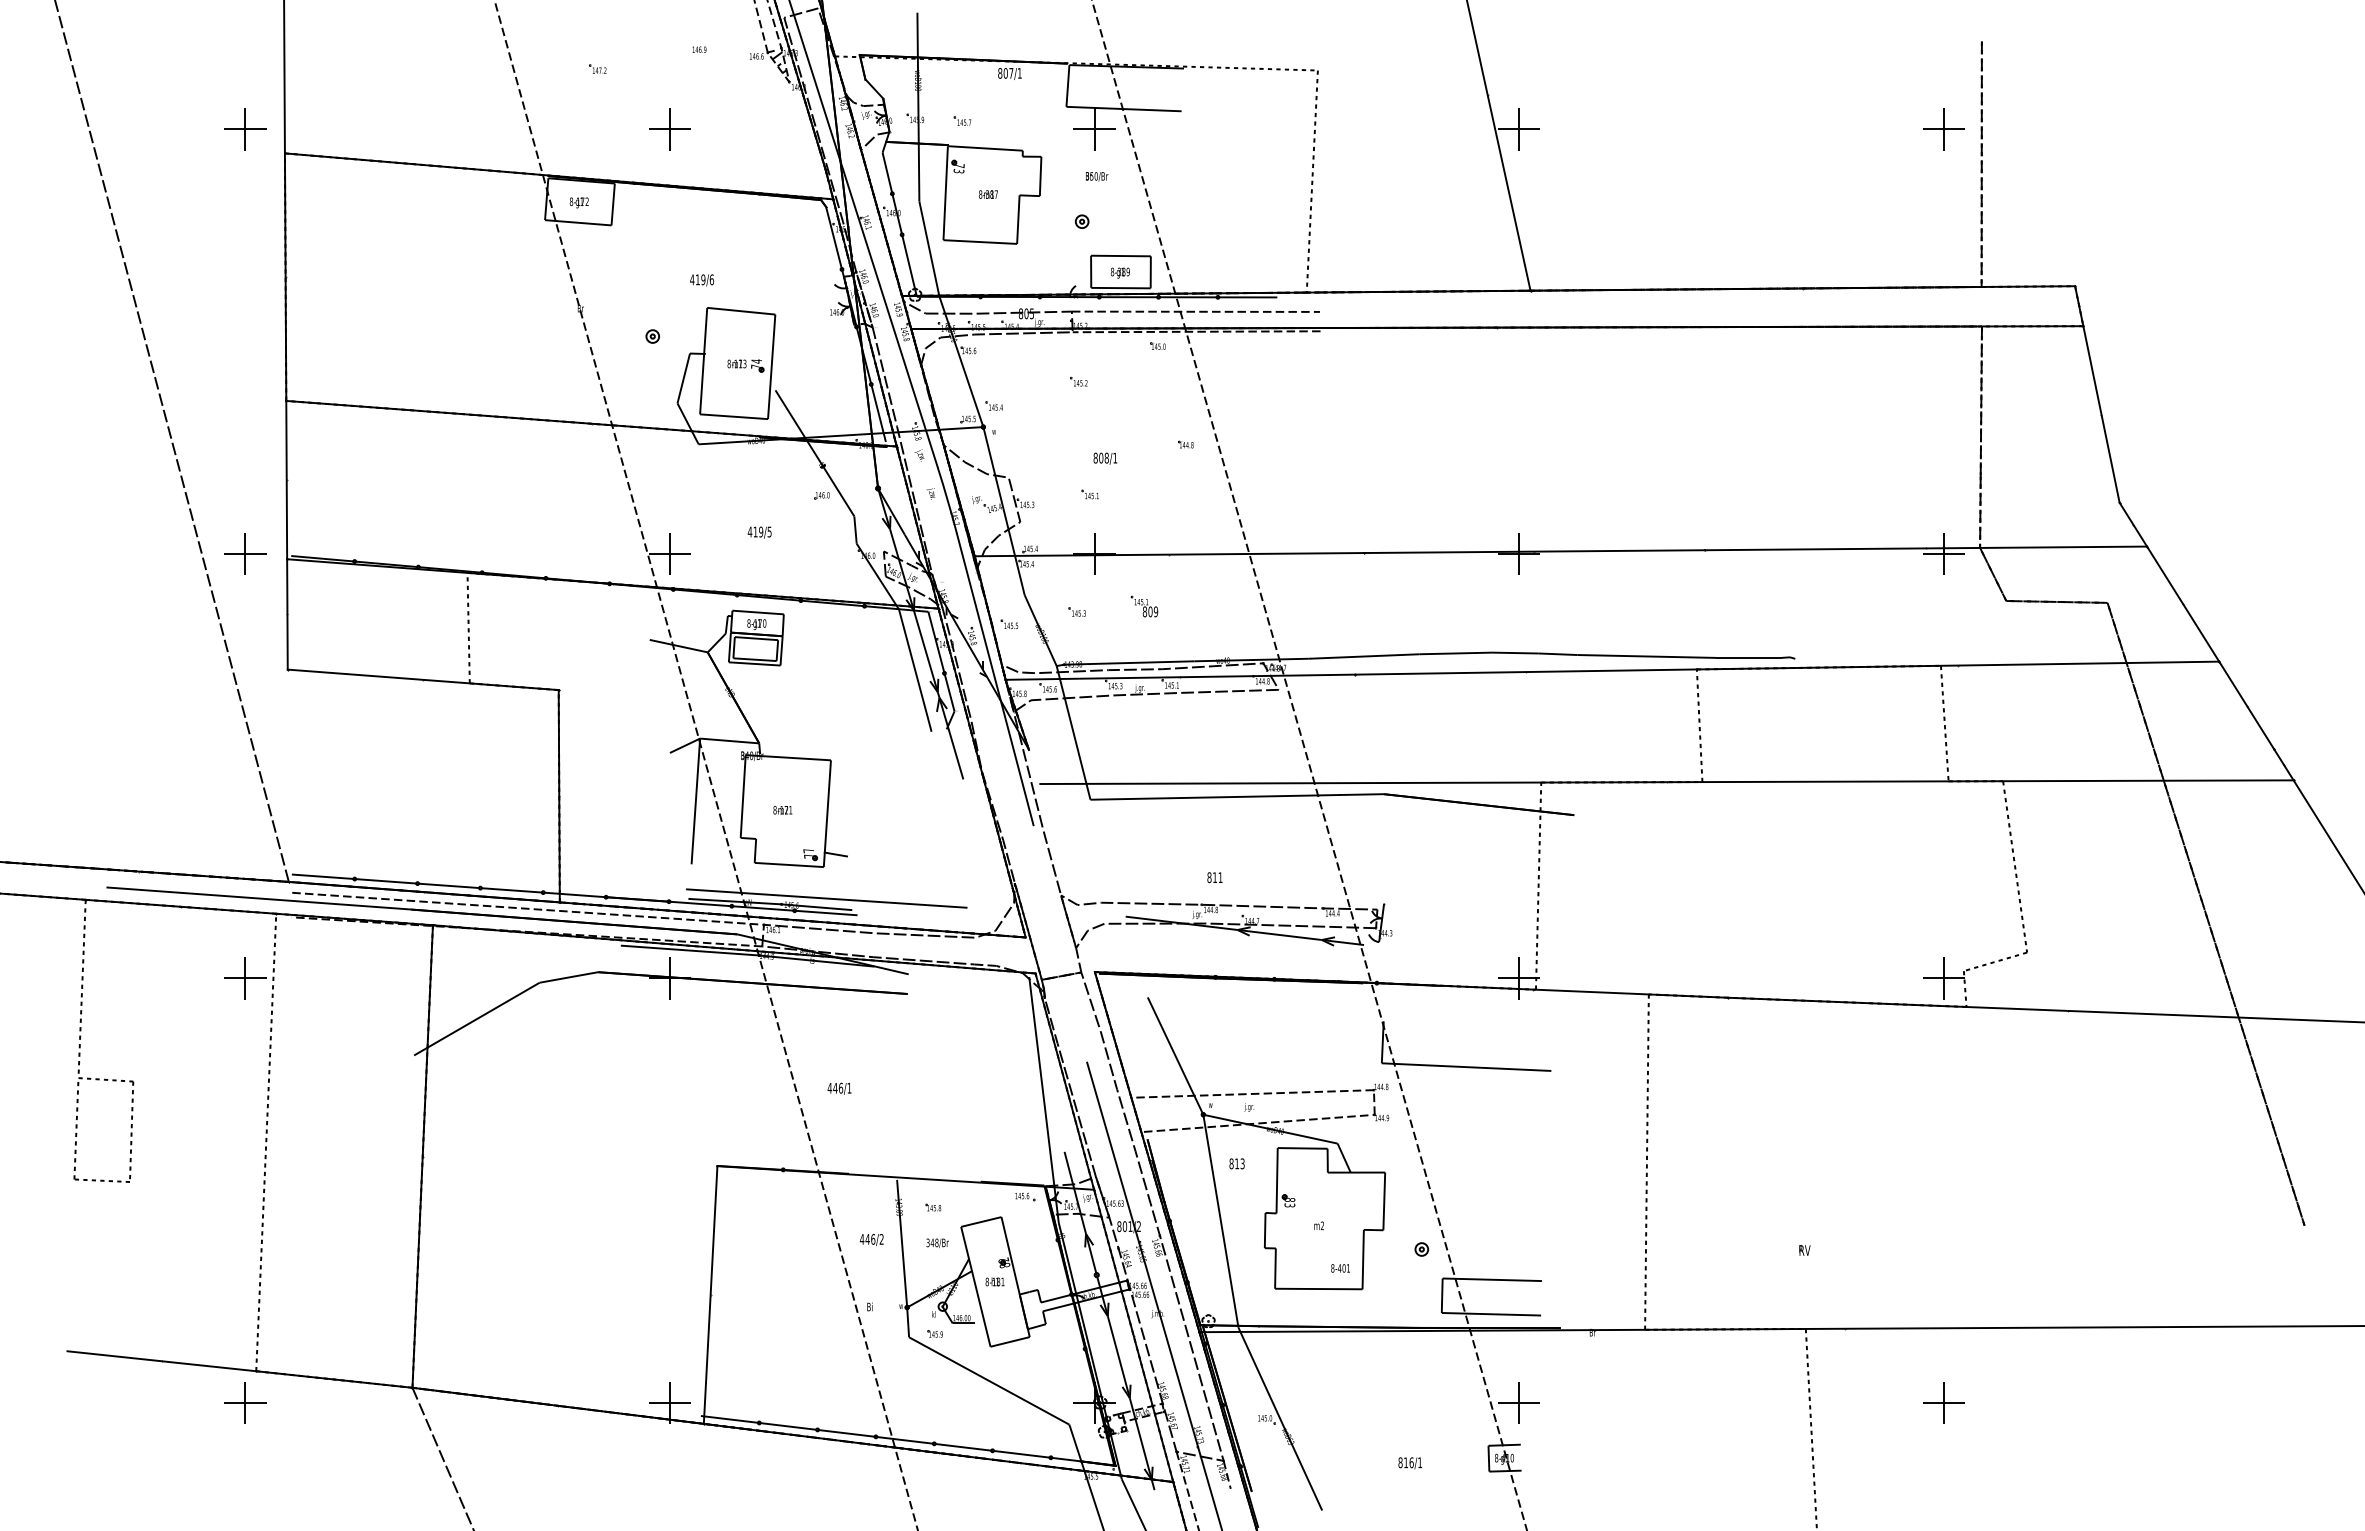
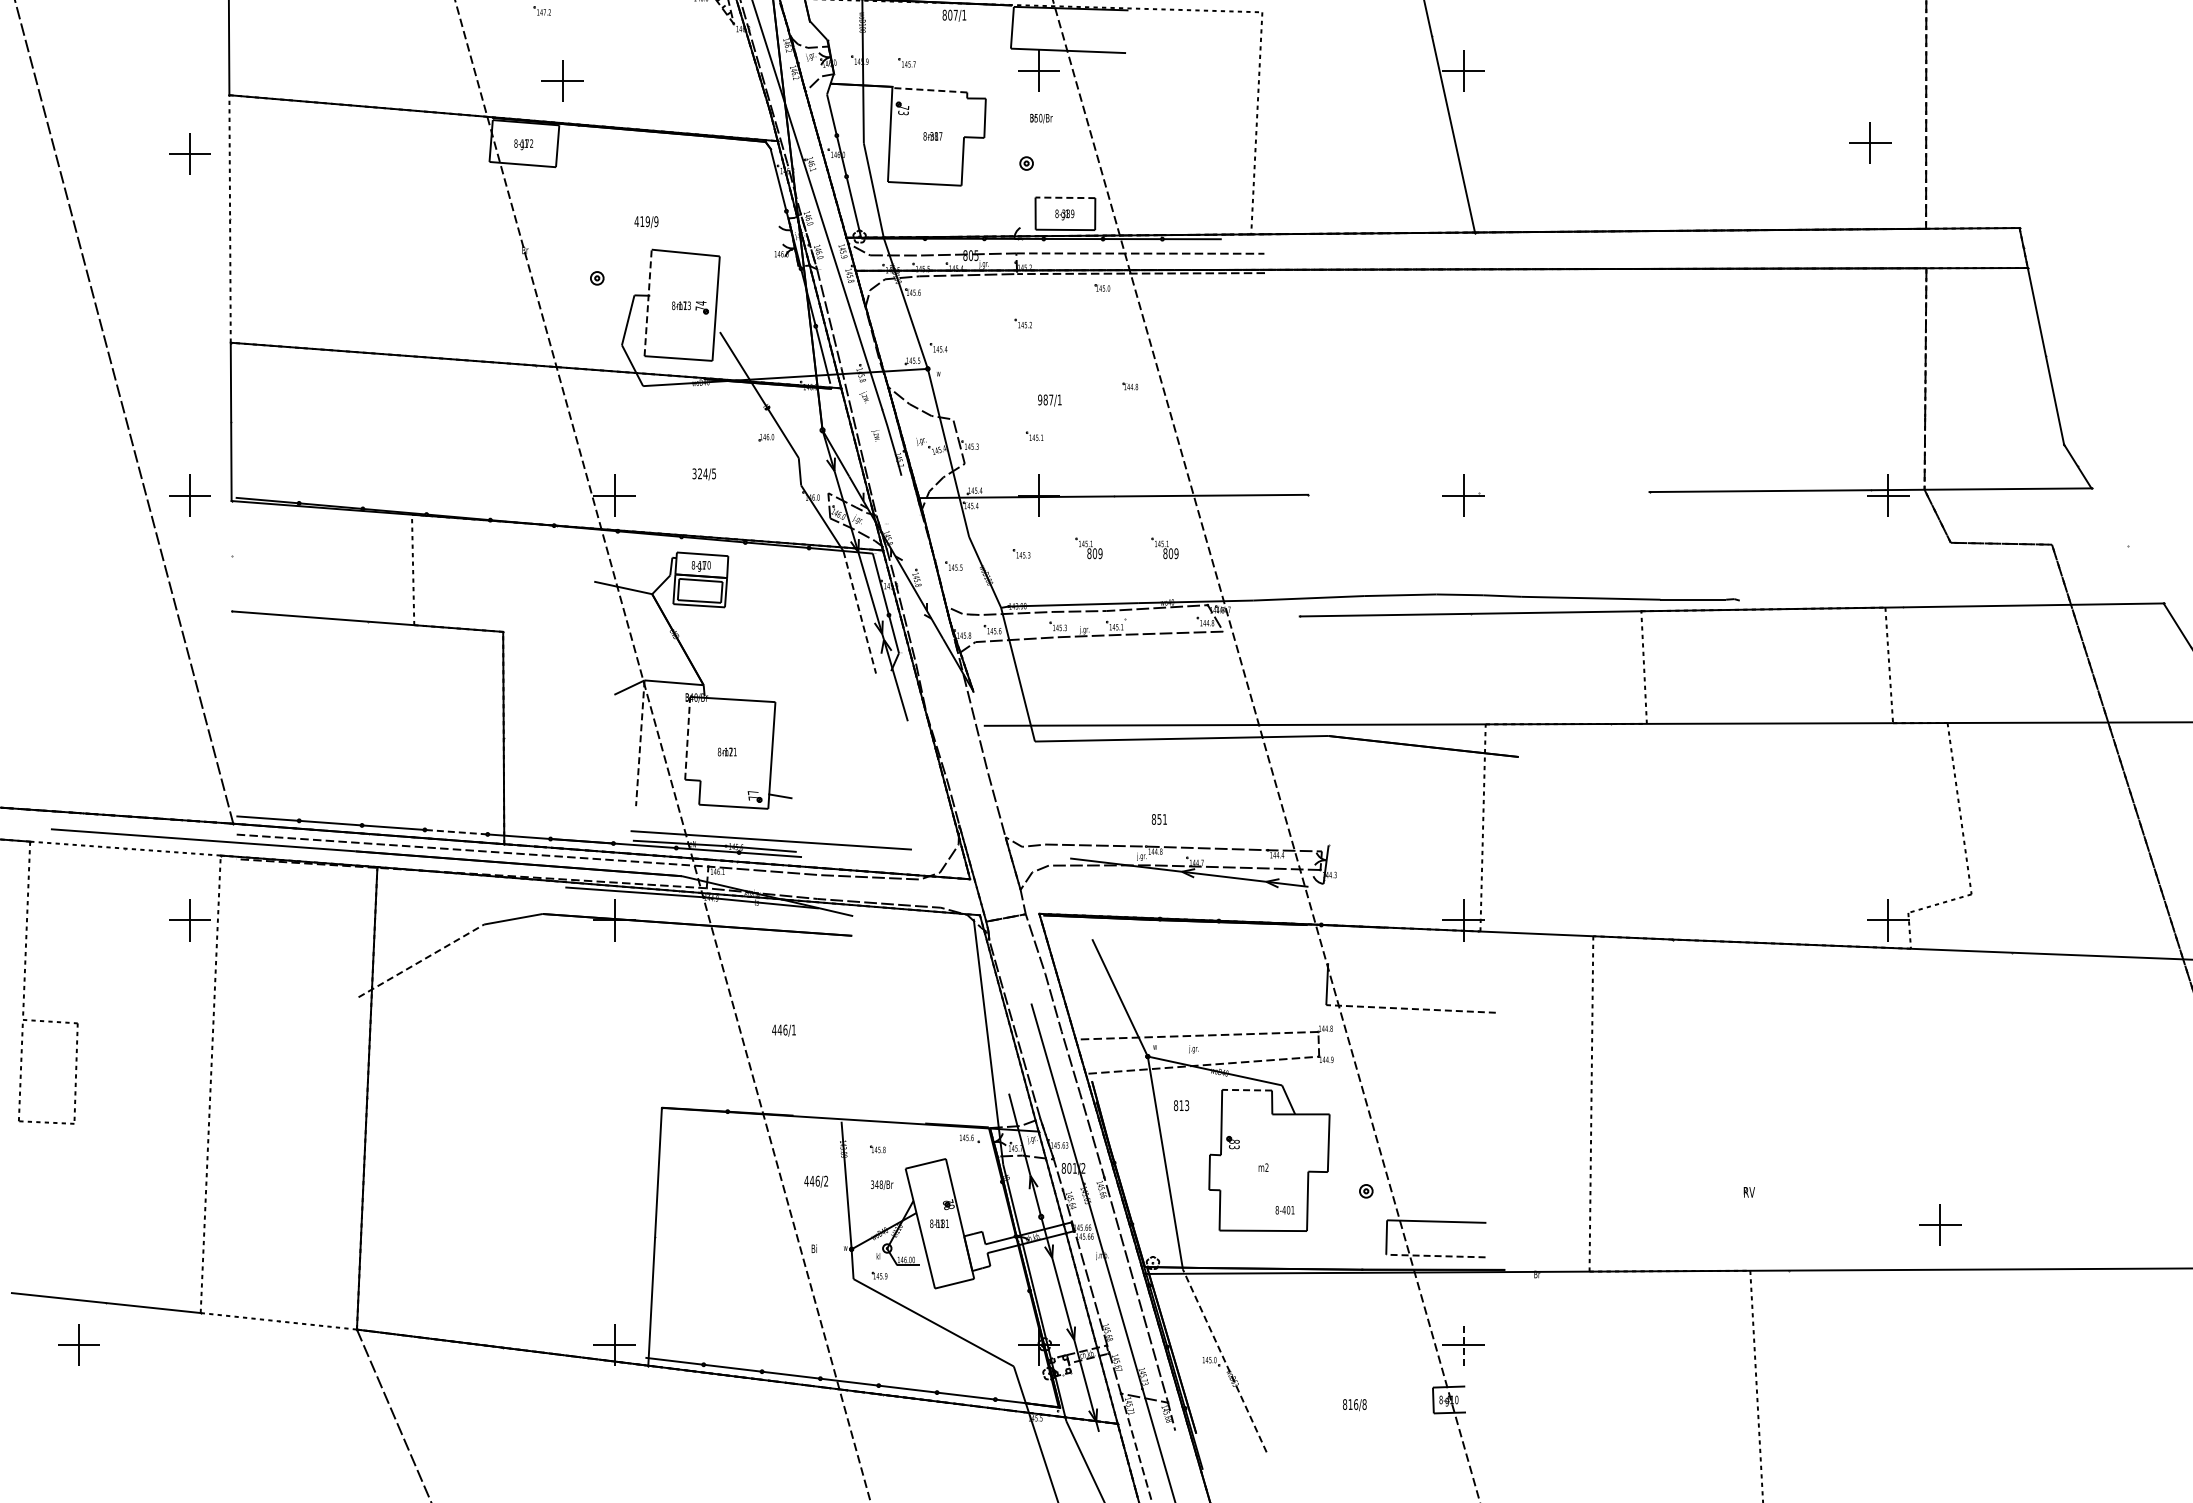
part: (245, 129) -> (189, 154), moved
part: (669, 129) -> (561, 81), moved
part: (1943, 129) -> (1869, 143), moved
line: (985, 148) -> (929, 90), solid -> dashed
line: (1120, 256) -> (1064, 198), solid -> dashed
line: (285, 276) -> (229, 218), removed
text: (711, 279) -> (655, 221), 419/6 -> 419/9
line: (703, 360) -> (647, 302), solid -> dashed
text: (1100, 457) -> (1044, 399), 808/1 -> 987/1
text: (755, 531) -> (699, 473), 419/5 -> 324/5
line: (1534, 551) -> (1478, 493), removed
line: (2183, 603) -> (2127, 545), removed
part: (1220, 606) -> (1164, 548), added
line: (287, 614) -> (231, 556), removed
line: (915, 671) -> (859, 613), solid -> dashed
line: (1180, 676) -> (1124, 618), removed
line: (994, 679) -> (938, 621), removed
line: (743, 796) -> (687, 738), solid -> dashed
line: (695, 801) -> (639, 743), solid -> dashed
text: (1214, 877) -> (1158, 819), 811 -> 851
line: (511, 890) -> (455, 832), solid -> dashed
line: (180, 906) -> (124, 848), removed
line: (476, 1019) -> (420, 961), solid -> dashed
line: (1466, 1067) -> (1410, 1009), solid -> dashed
line: (1302, 1148) -> (1246, 1090), solid -> dashed
line: (1491, 1314) -> (1435, 1256), solid -> dashed
line: (334, 1379) -> (278, 1321), removed
part: (245, 1402) -> (78, 1344), moved
line: (1519, 1402) -> (1463, 1344), solid -> dashed
part: (1943, 1402) -> (1939, 1224), moved
line: (1280, 1418) -> (1224, 1360), solid -> dashed
text: (1420, 1462) -> (1364, 1404), 816/1 -> 816/8

